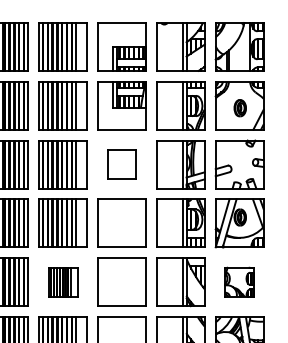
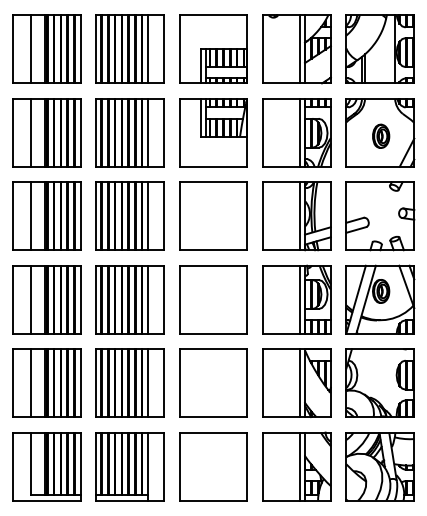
part: (122, 164) -> (213, 215), size x1.67
part: (62, 281) -> (129, 382), size x1.67
part: (239, 281) -> (379, 382), size x1.67

